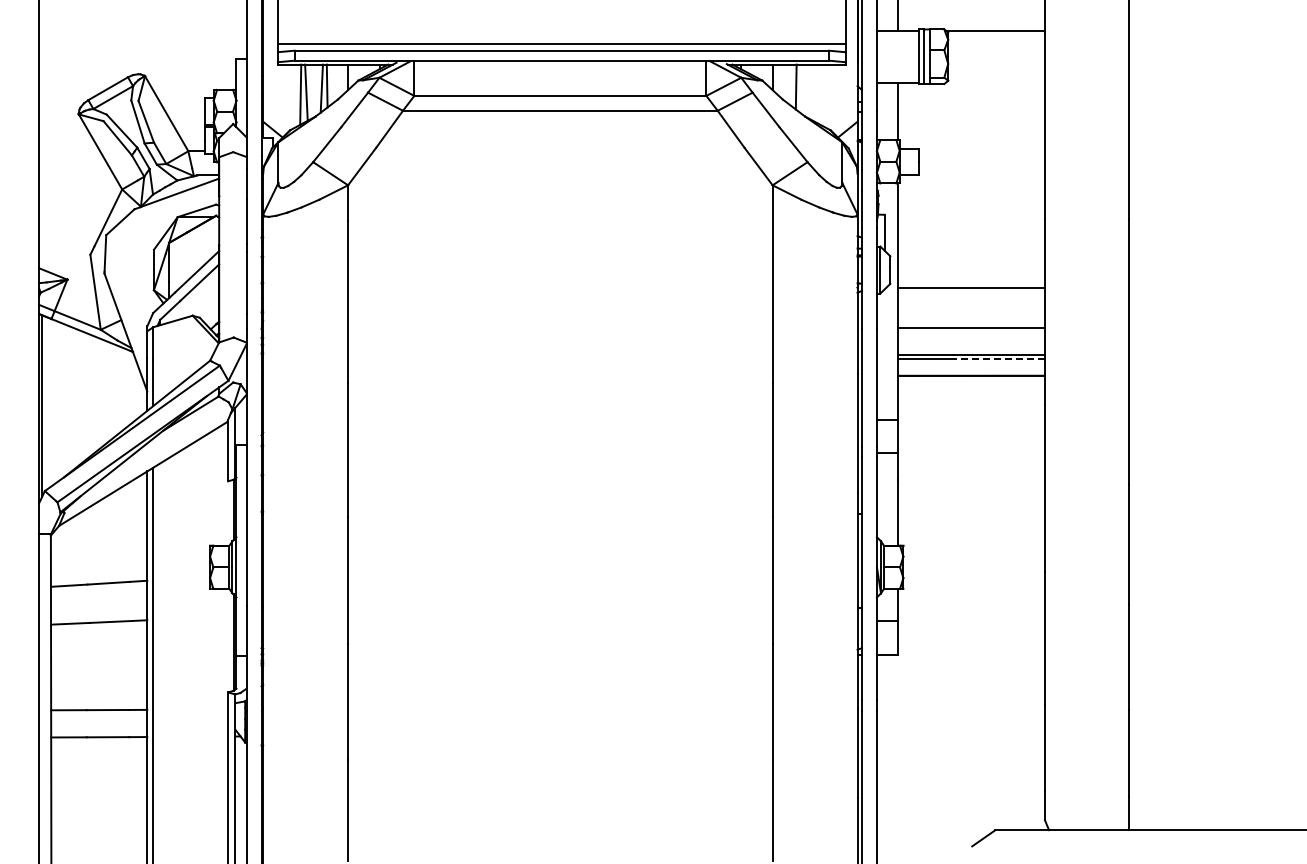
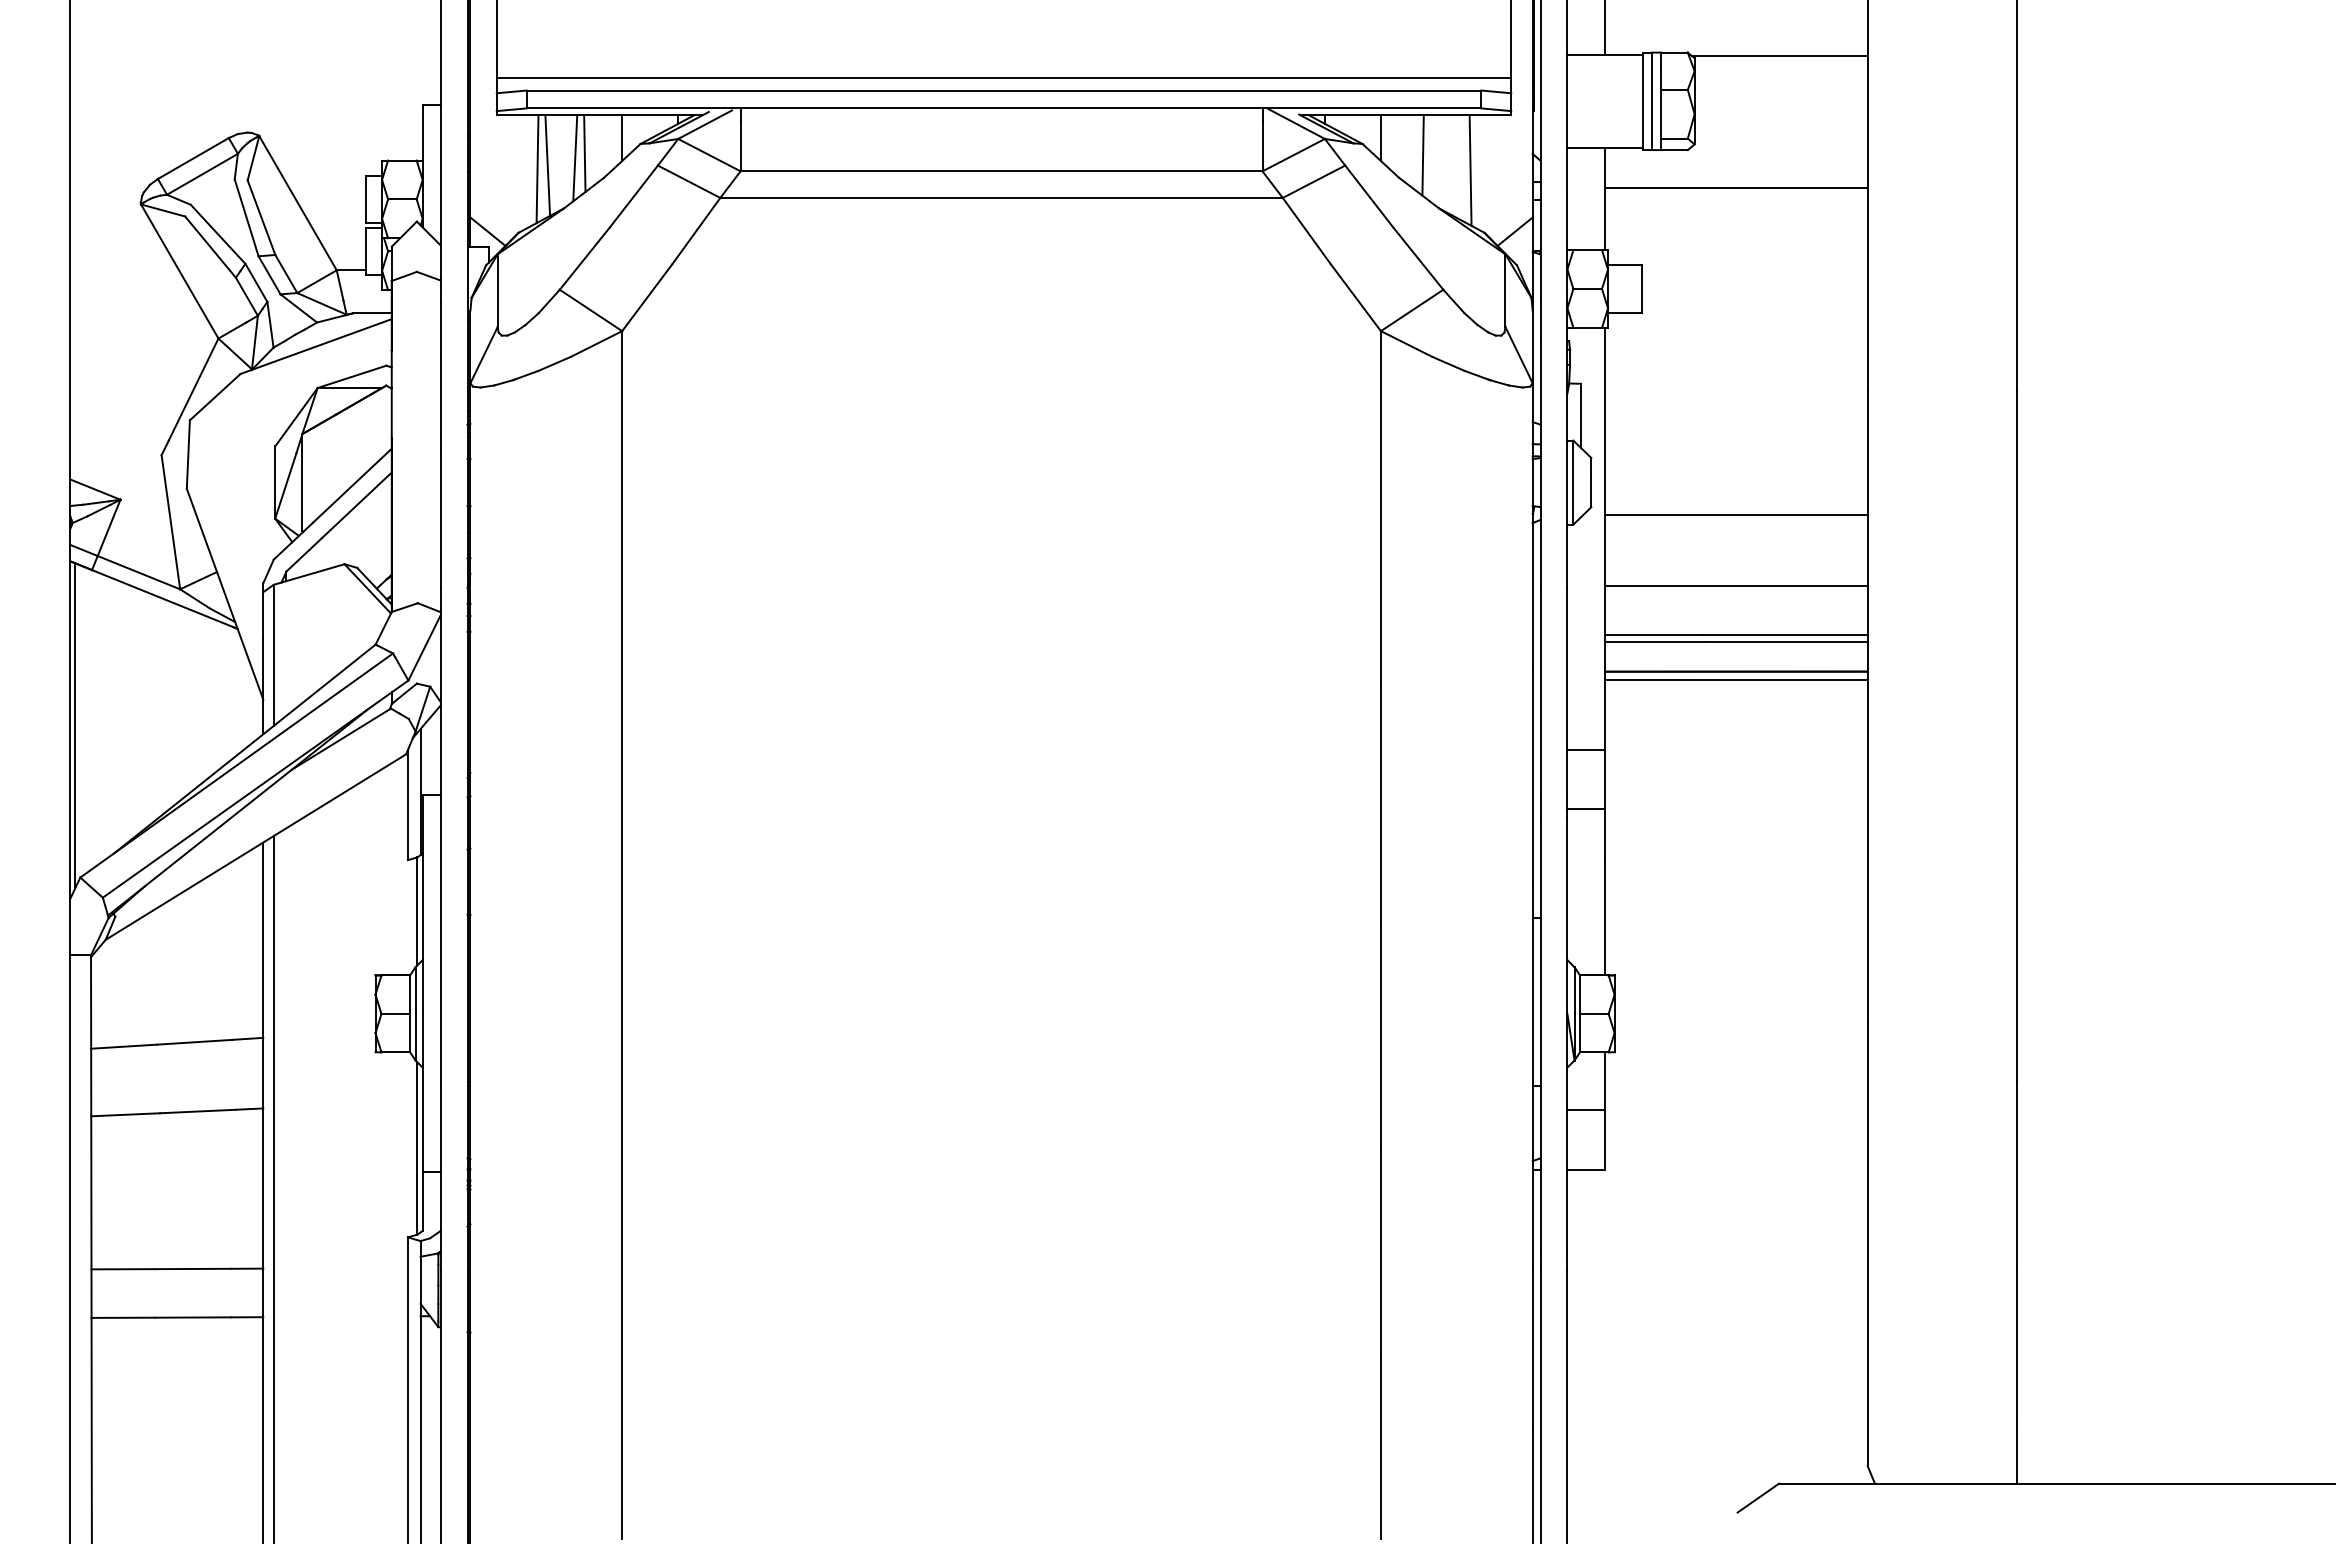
line: (822, 95) -> (1470, 170), added
line: (971, 105) -> (1736, 188), added
line: (999, 359) -> (1786, 642), dashed -> solid
line: (971, 380) -> (1736, 679), added

